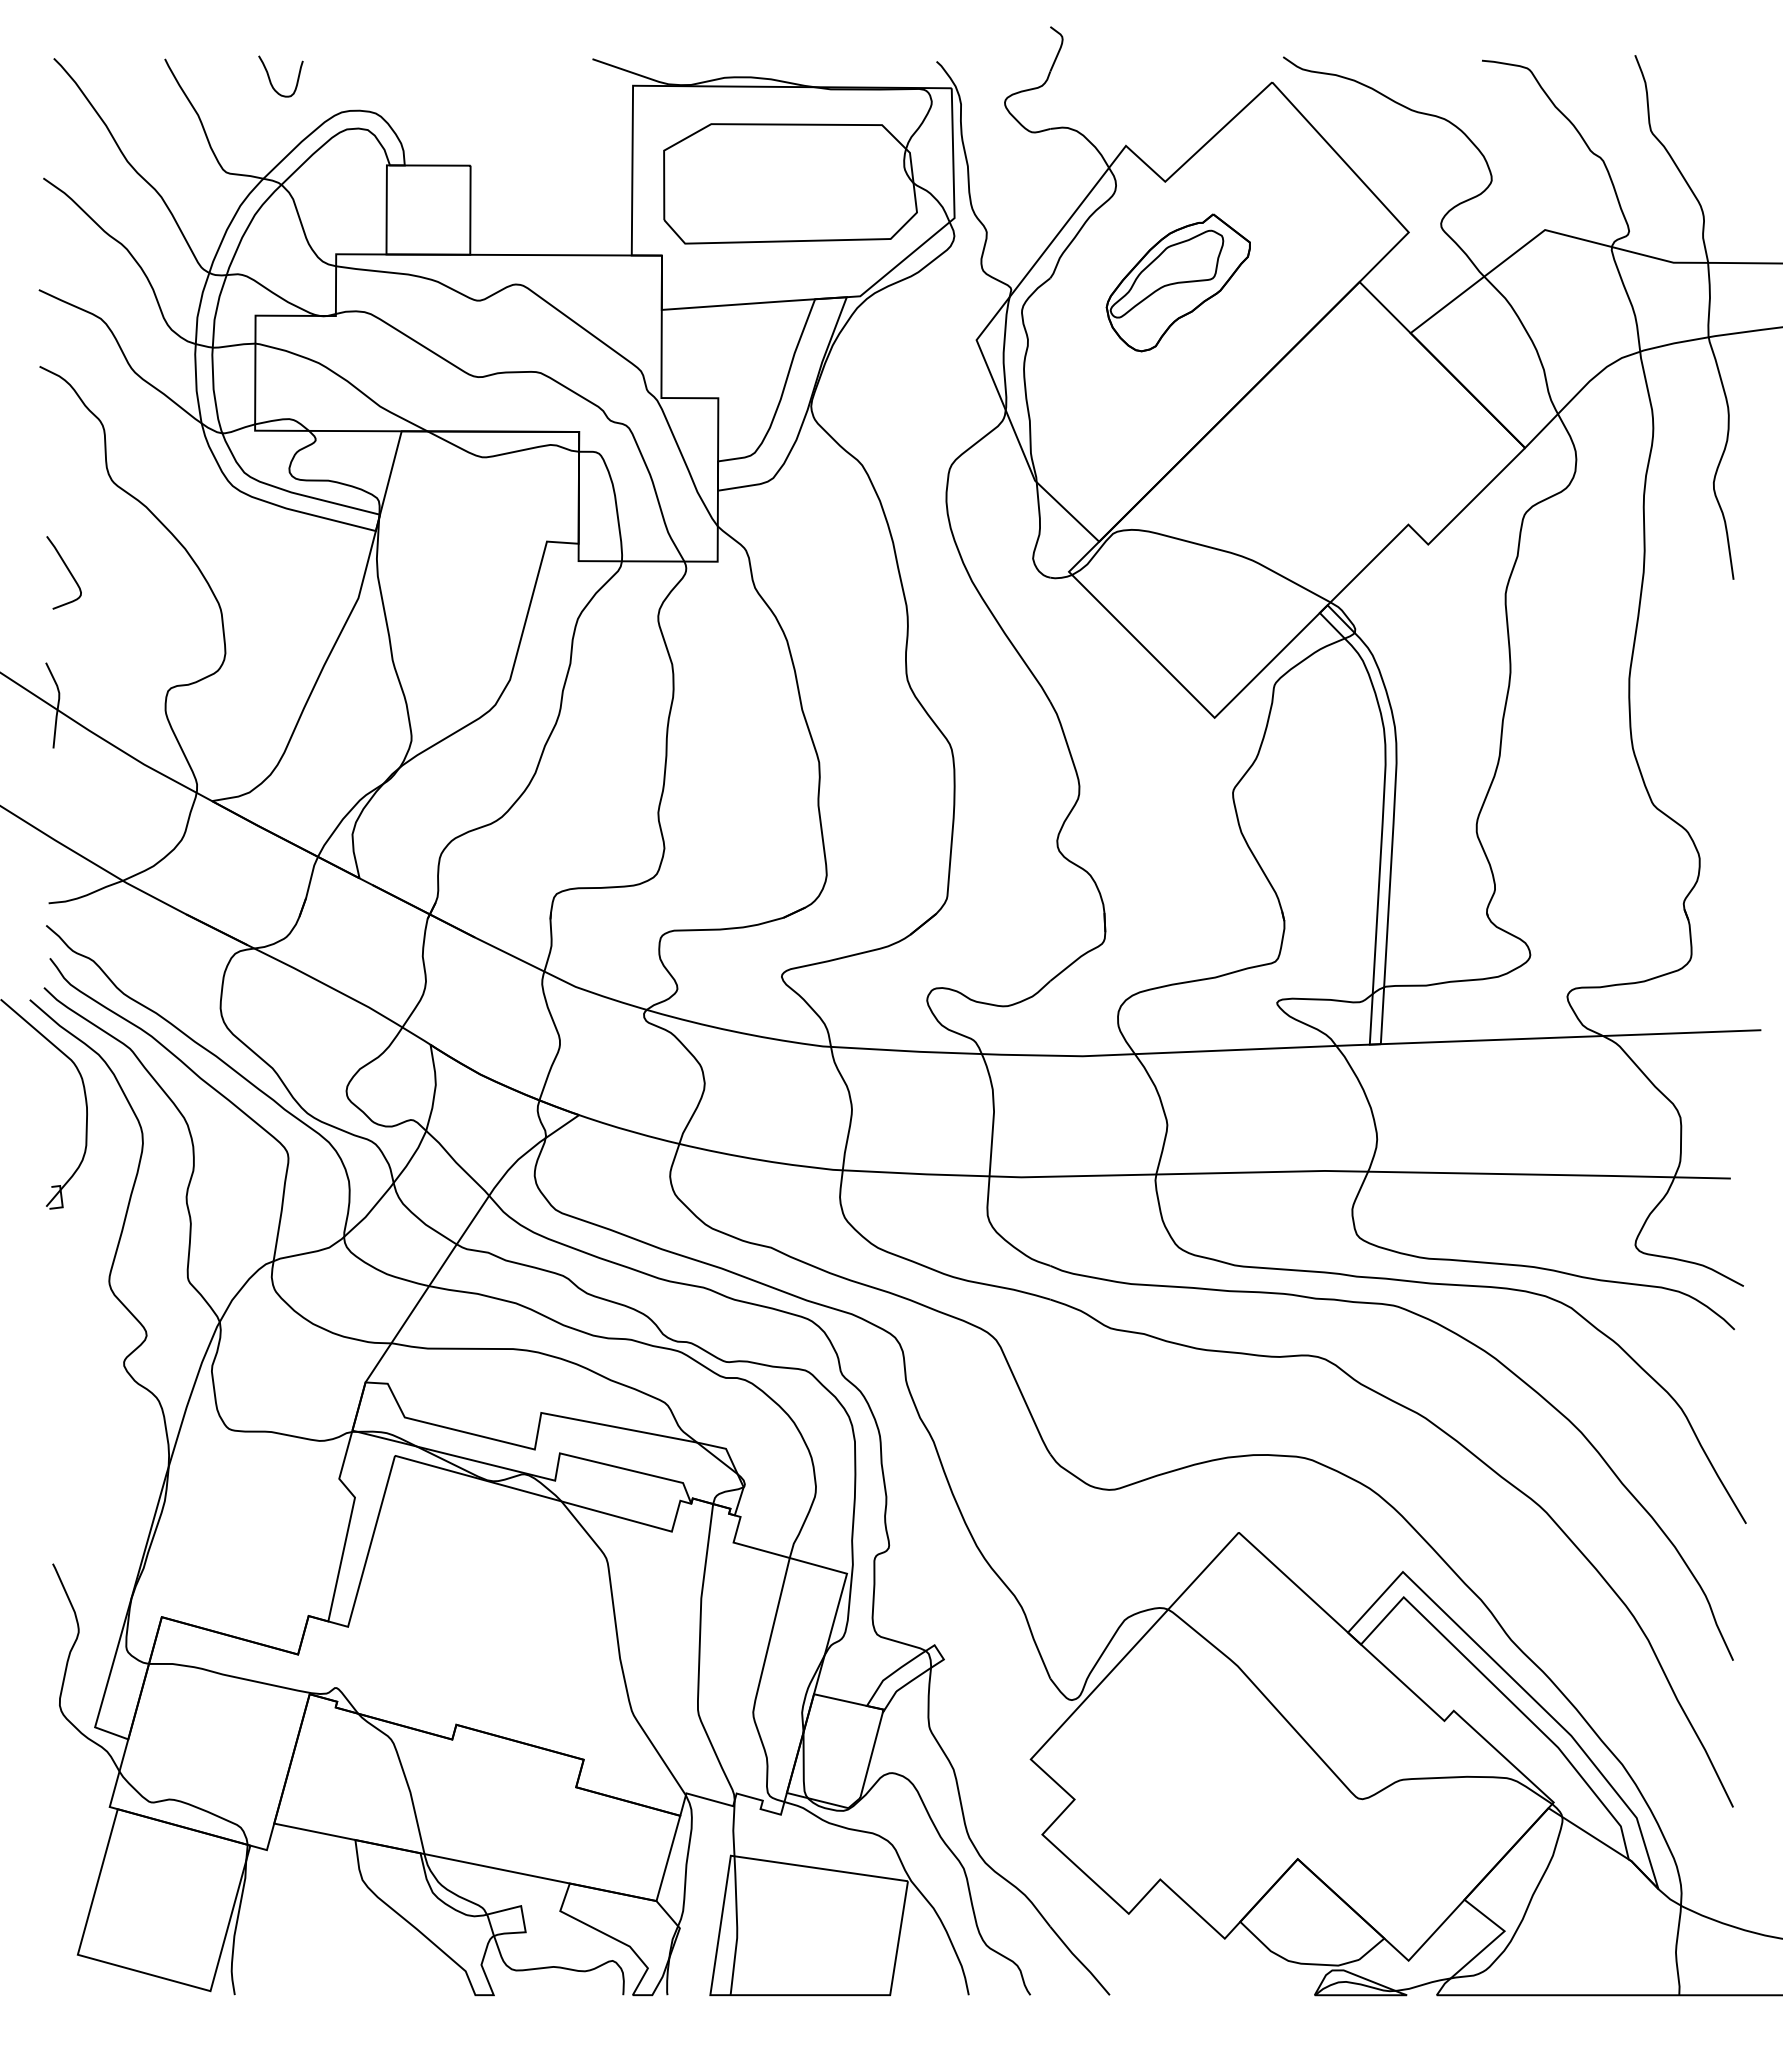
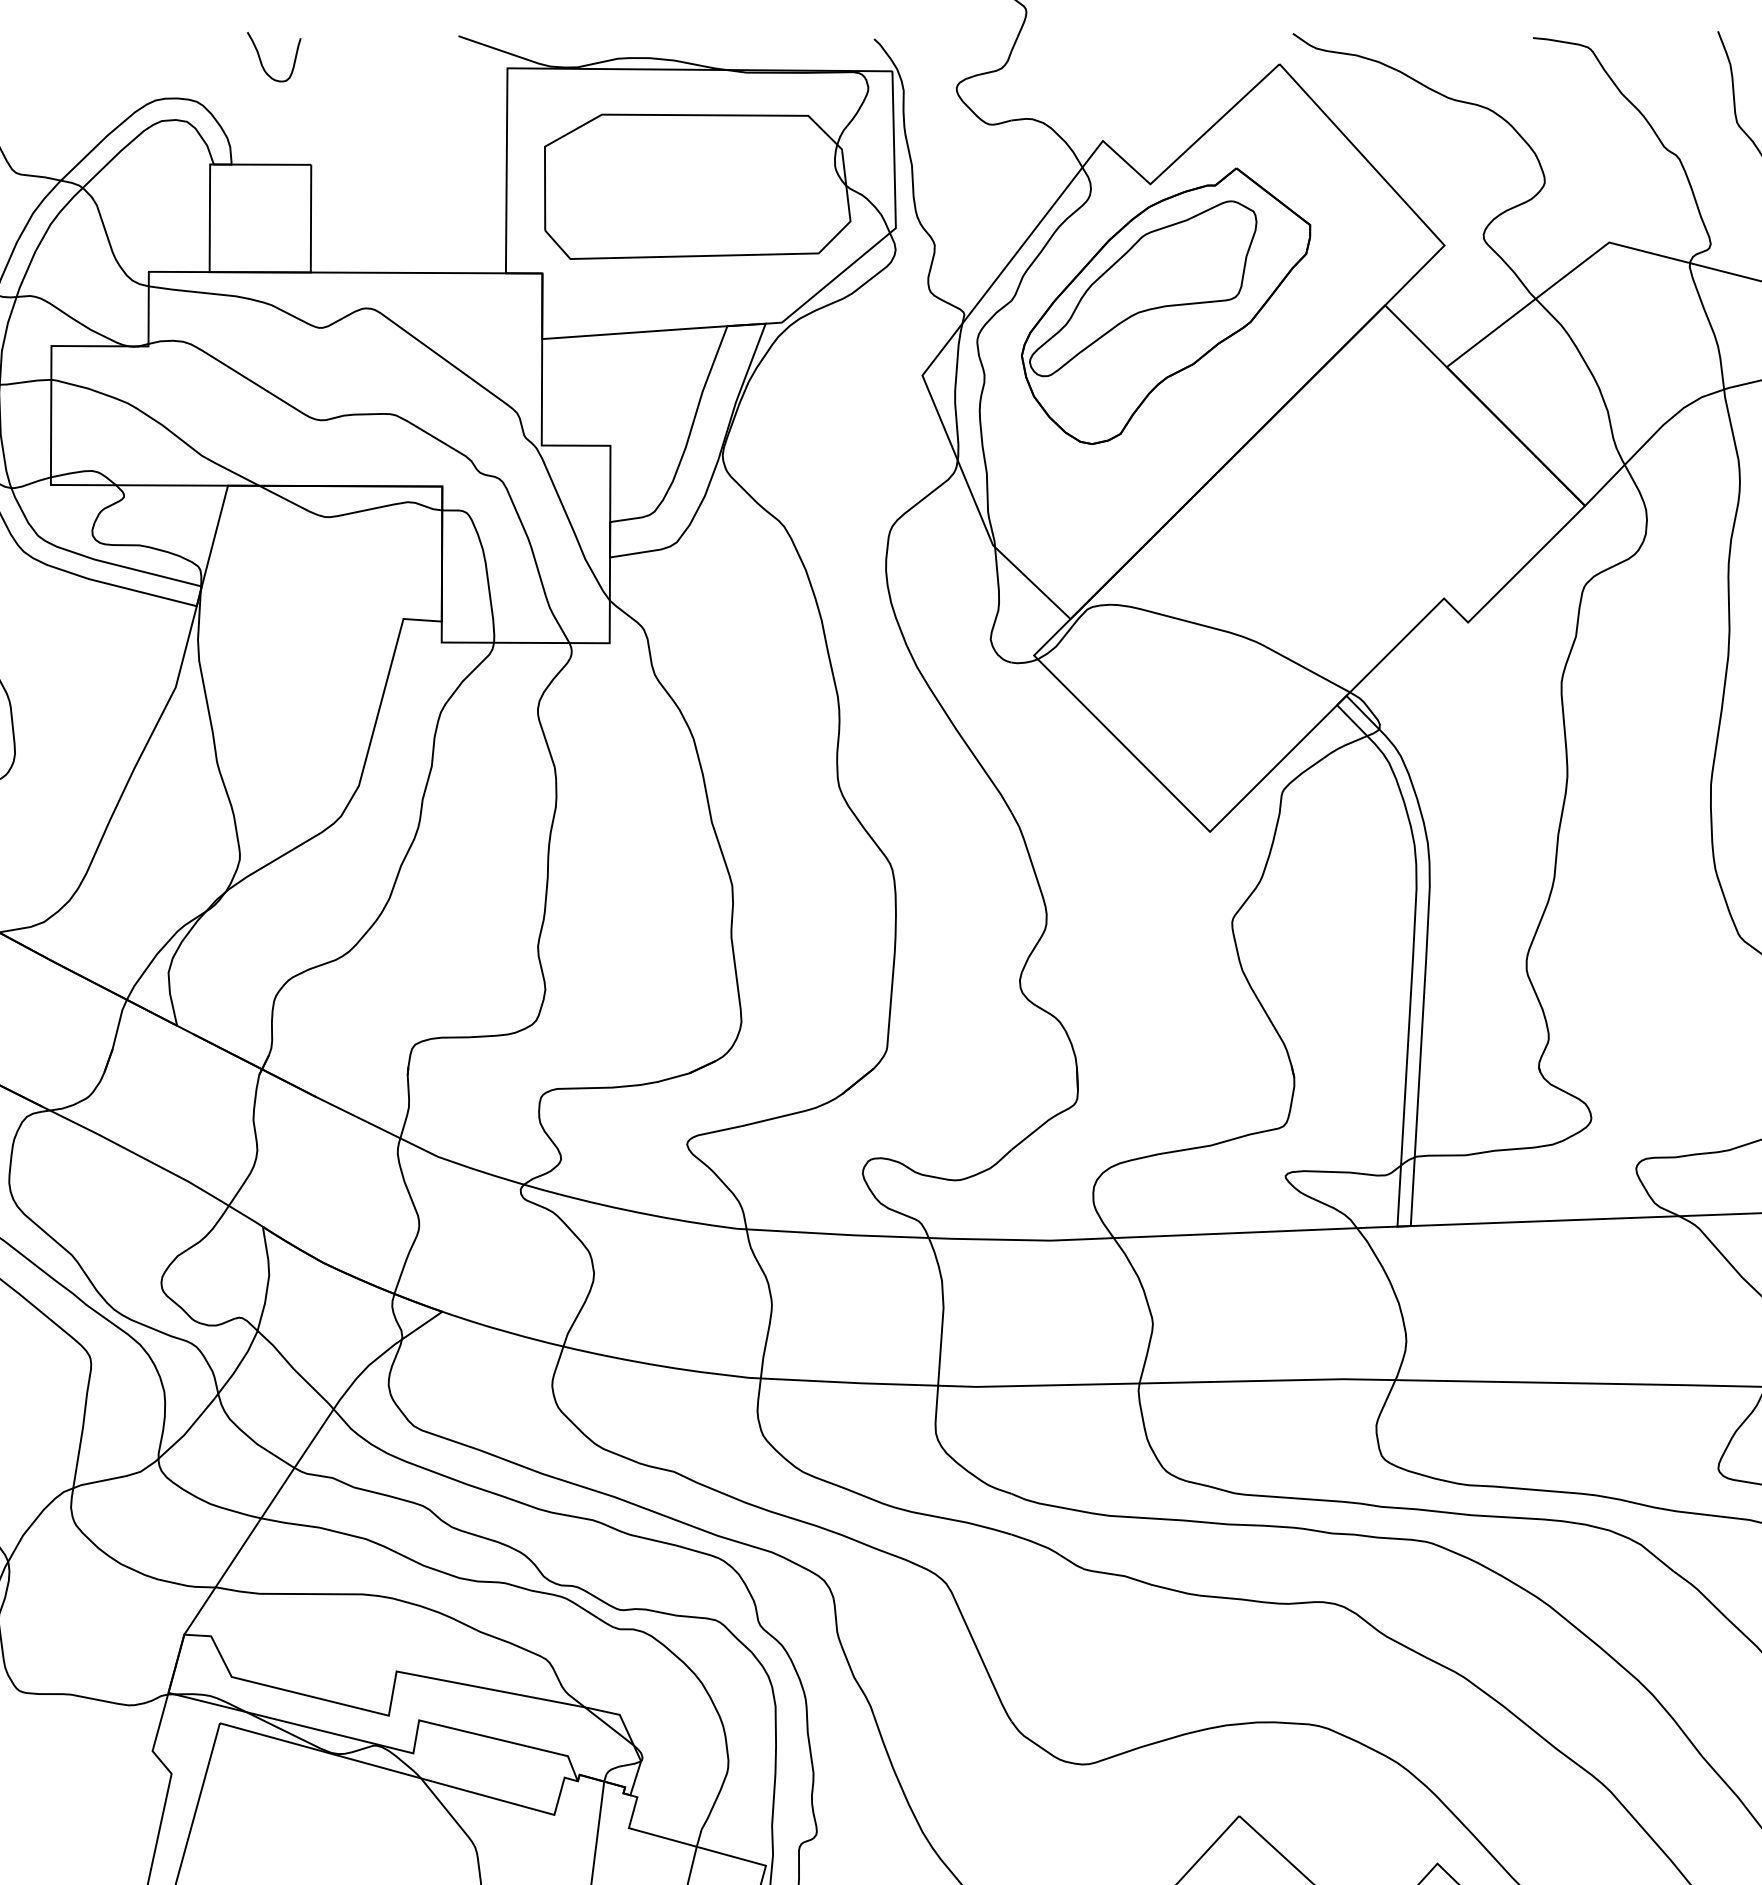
curve: (270, 78) -> (261, 59), moved
part: (1178, 282) -> (1166, 305), size x1.67

